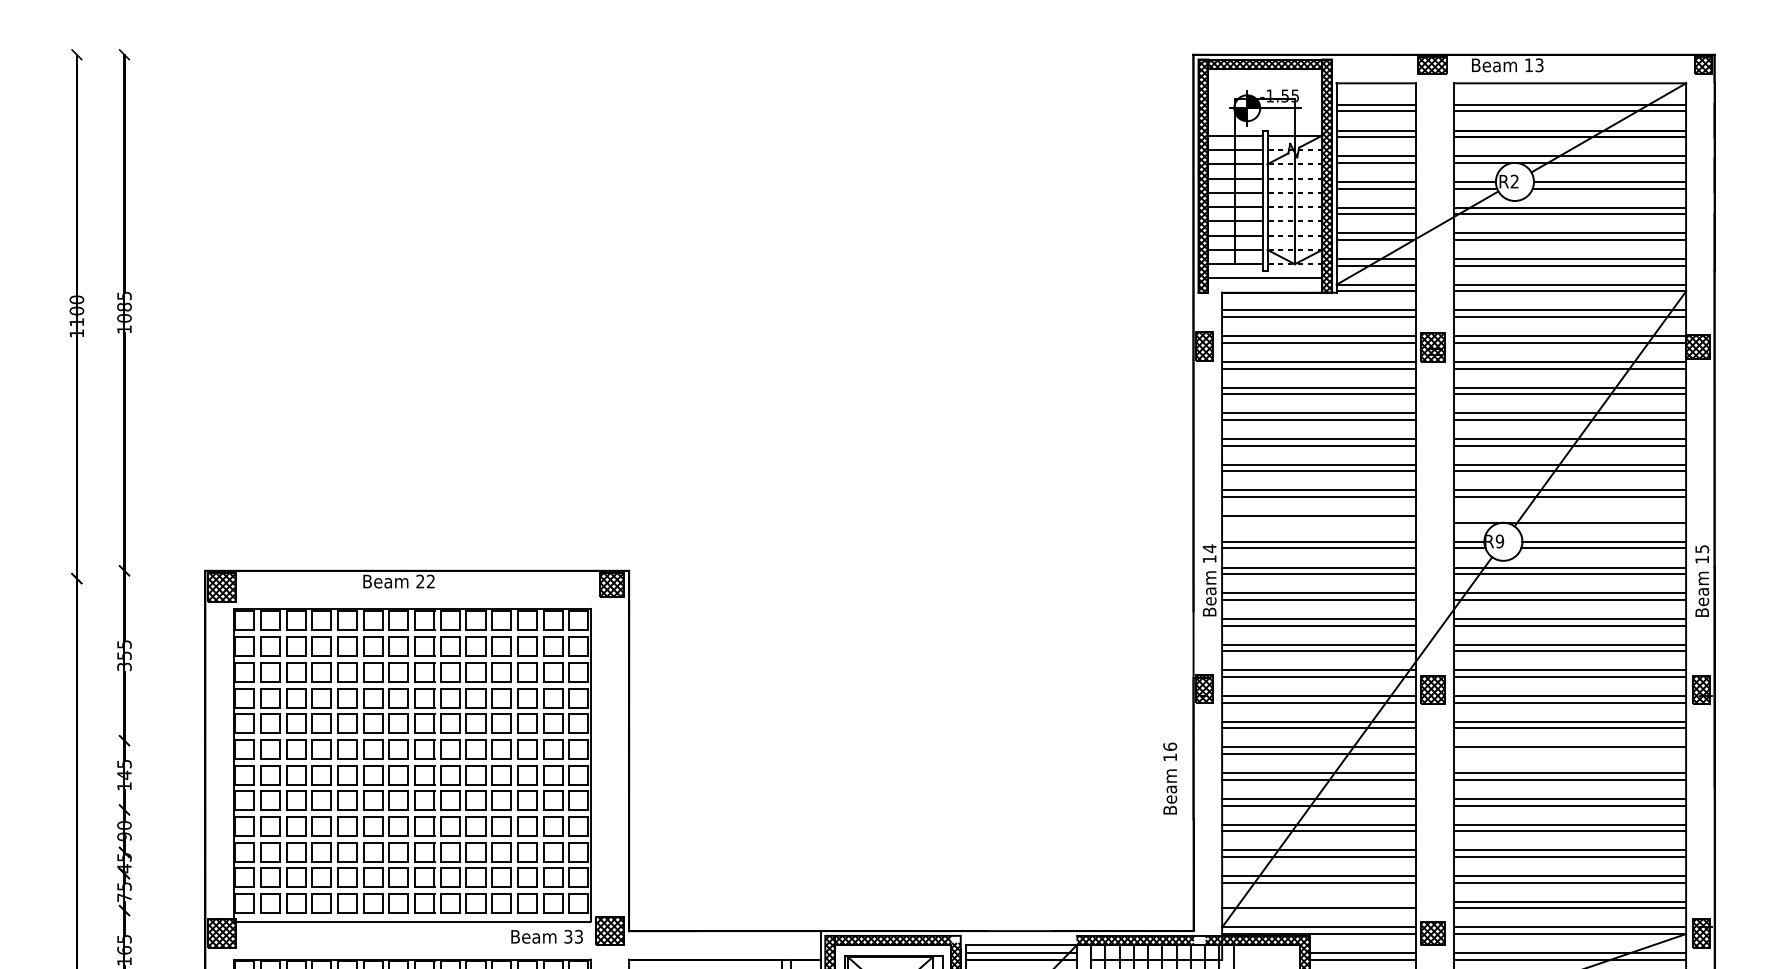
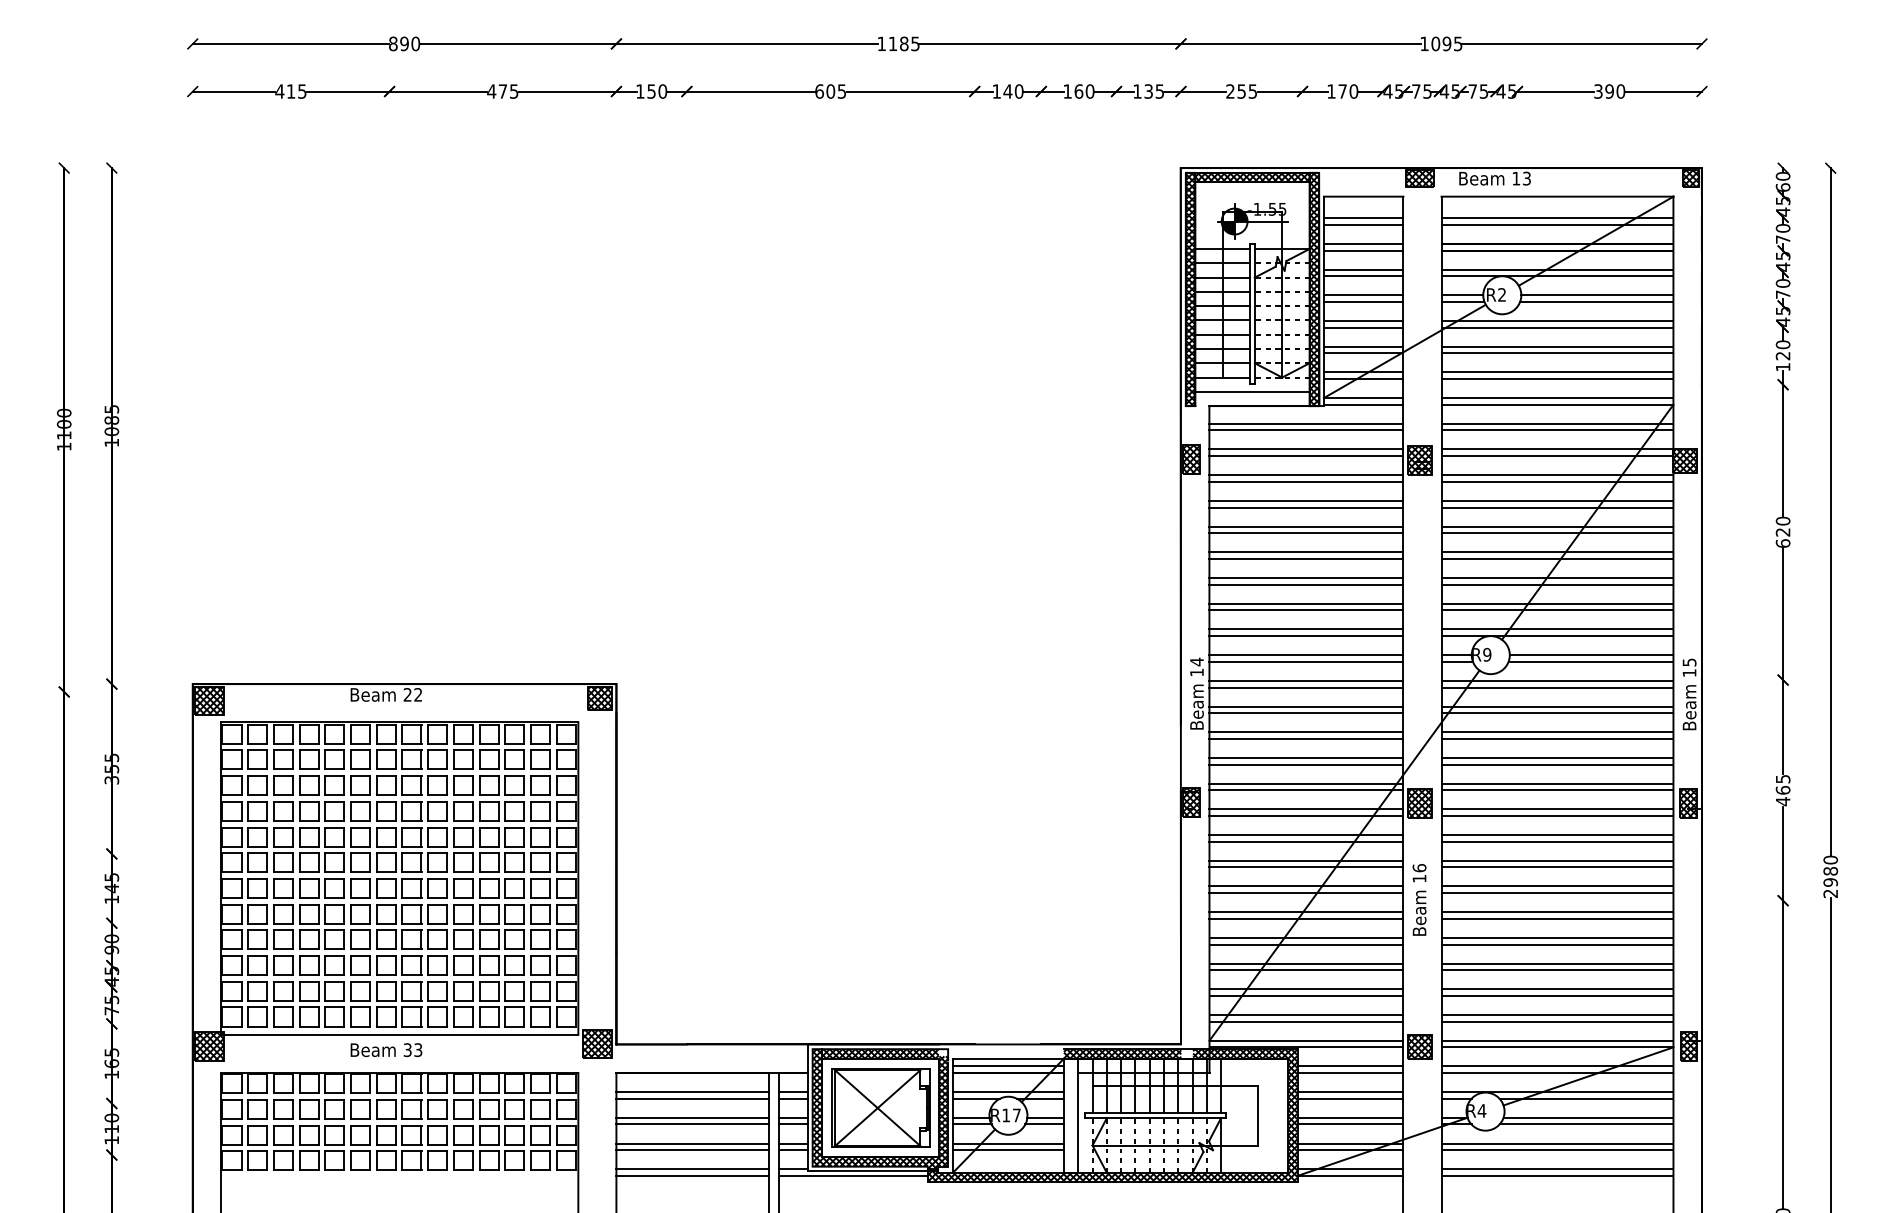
line: (1570, 516) -> (1557, 629), added
line: (1319, 523) -> (1306, 636), added
line: (1570, 754) -> (1557, 867), added
text: (1170, 778) -> (1419, 899), moved
line: (1319, 902) -> (1306, 1015), added
text: (547, 937) -> (386, 1050), moved

